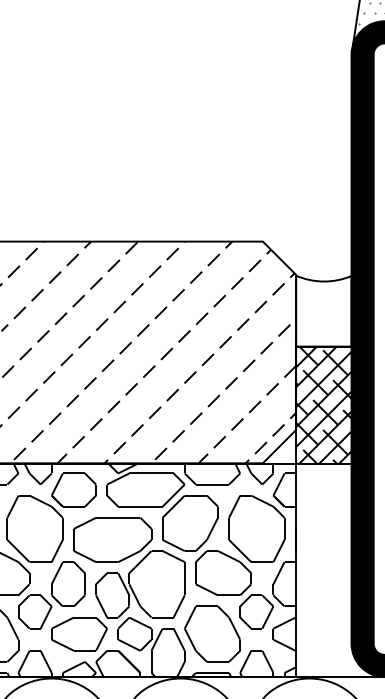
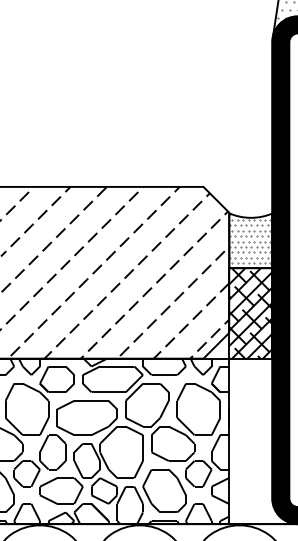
hatch: (322, 308) -> (249, 238), added

